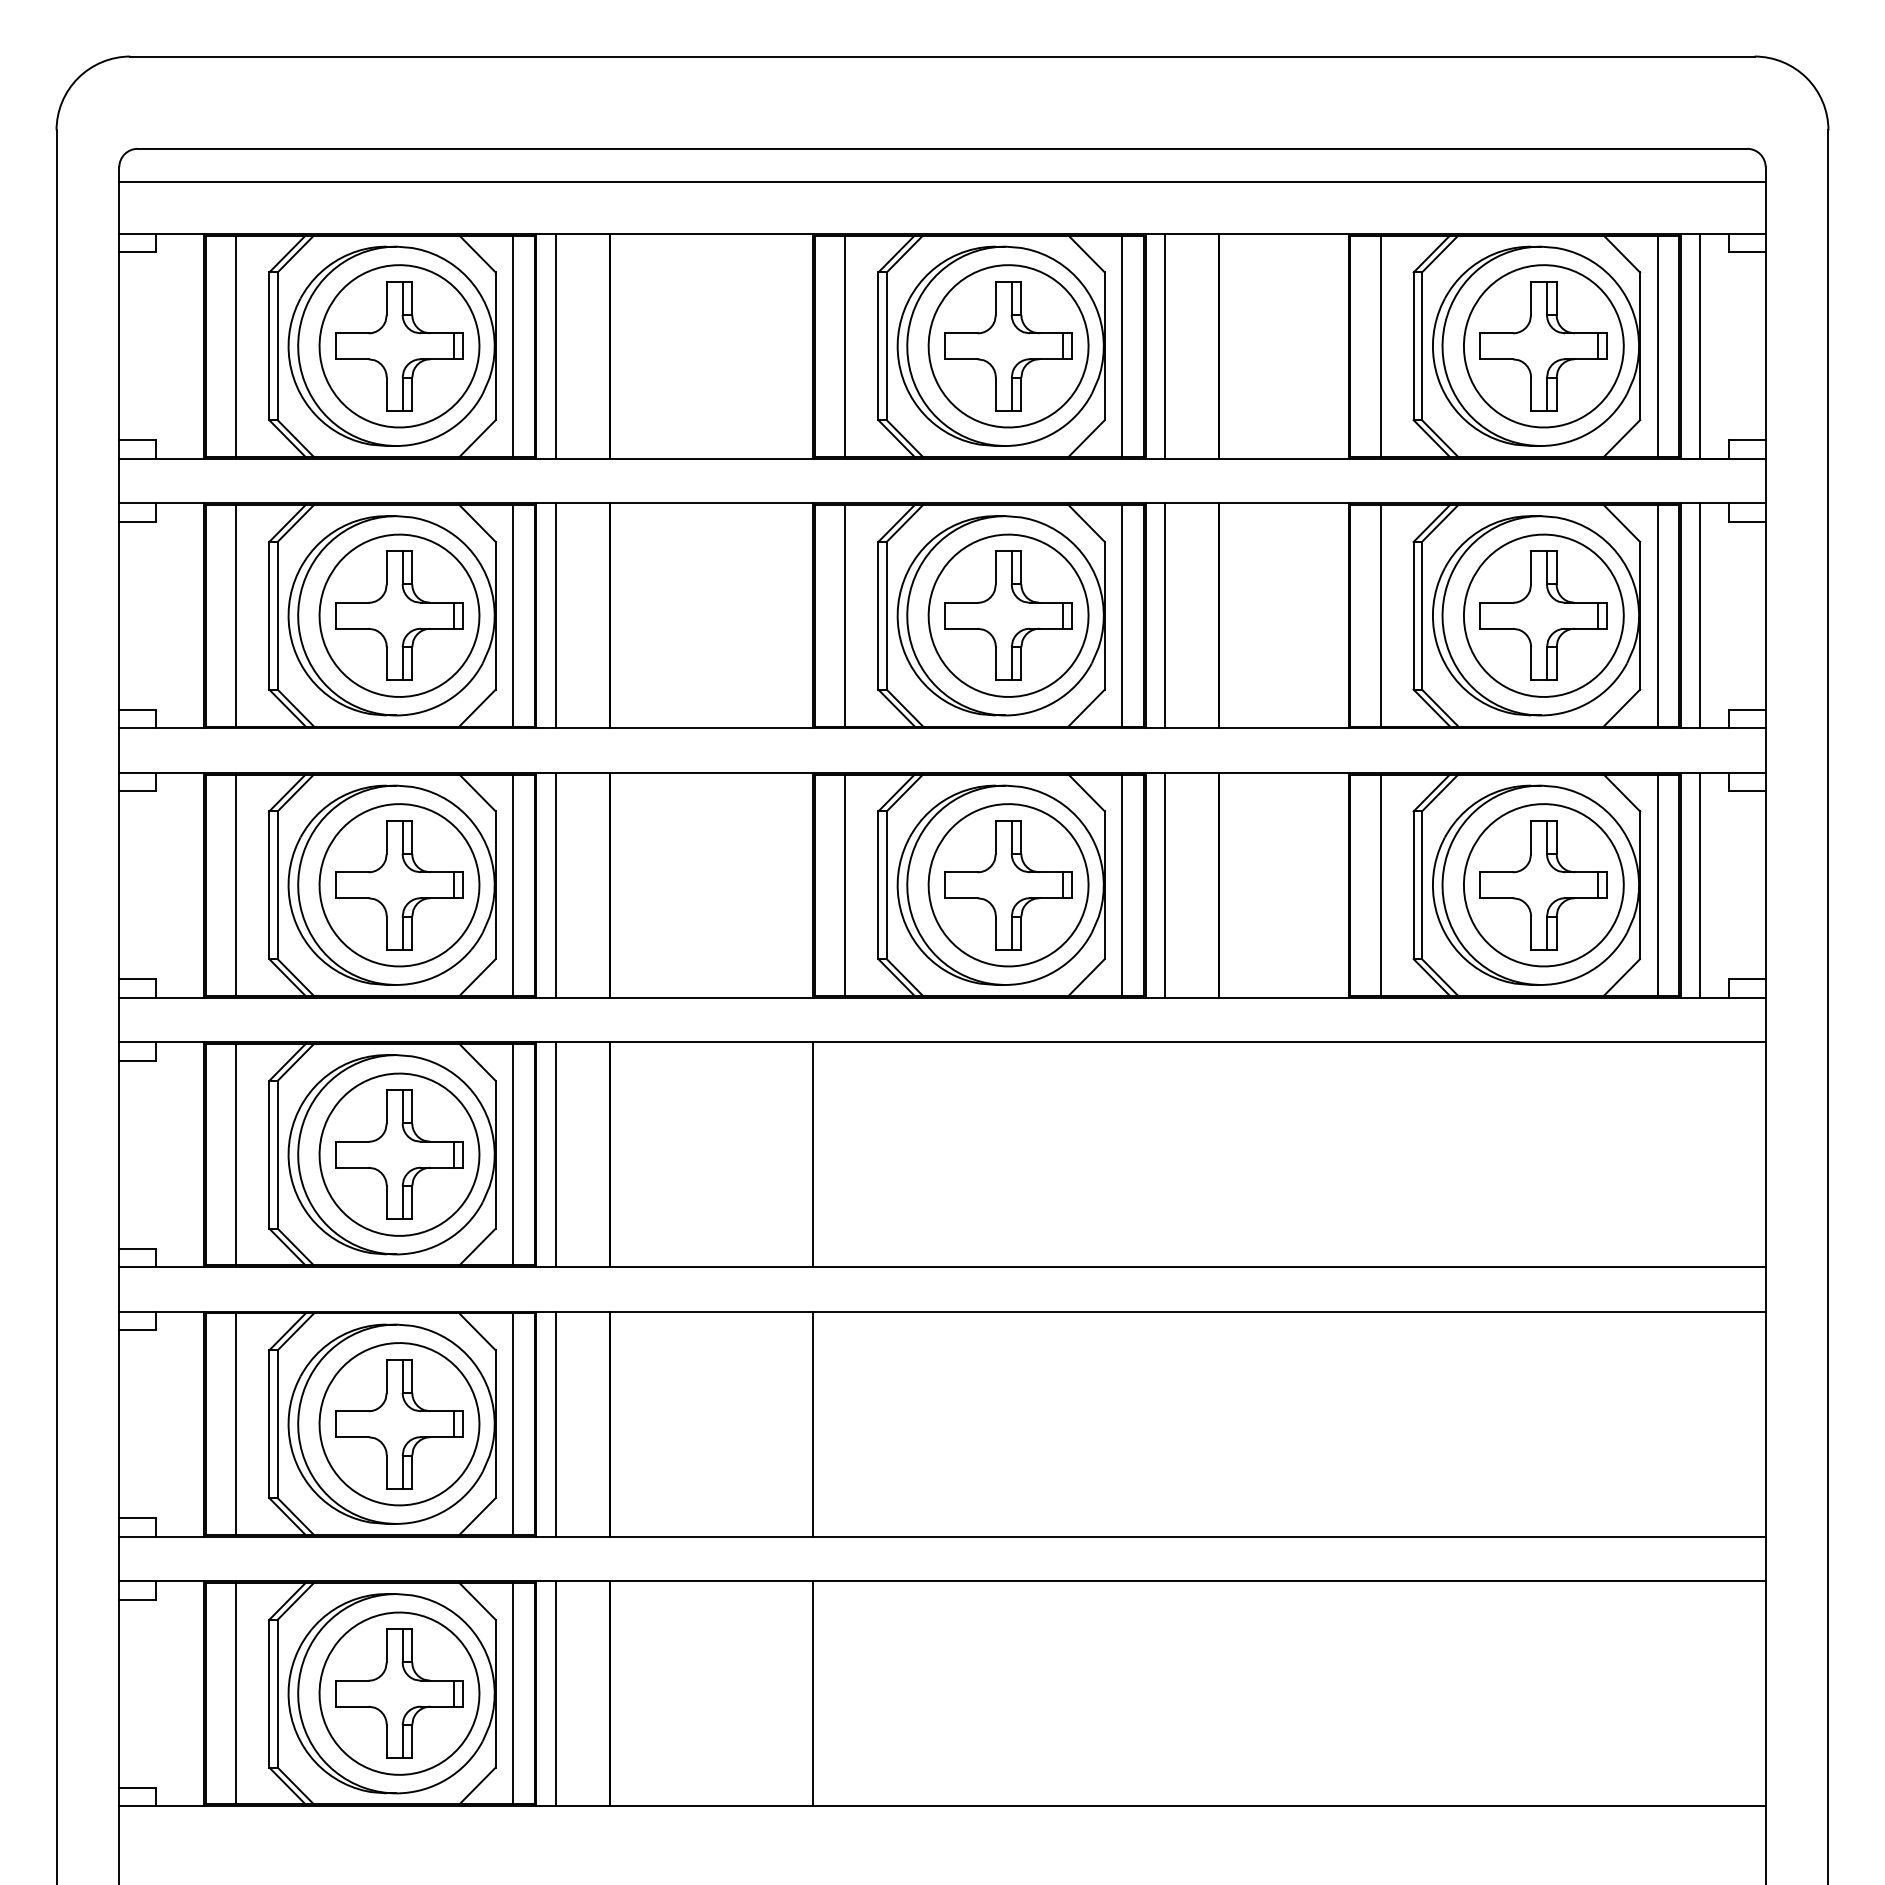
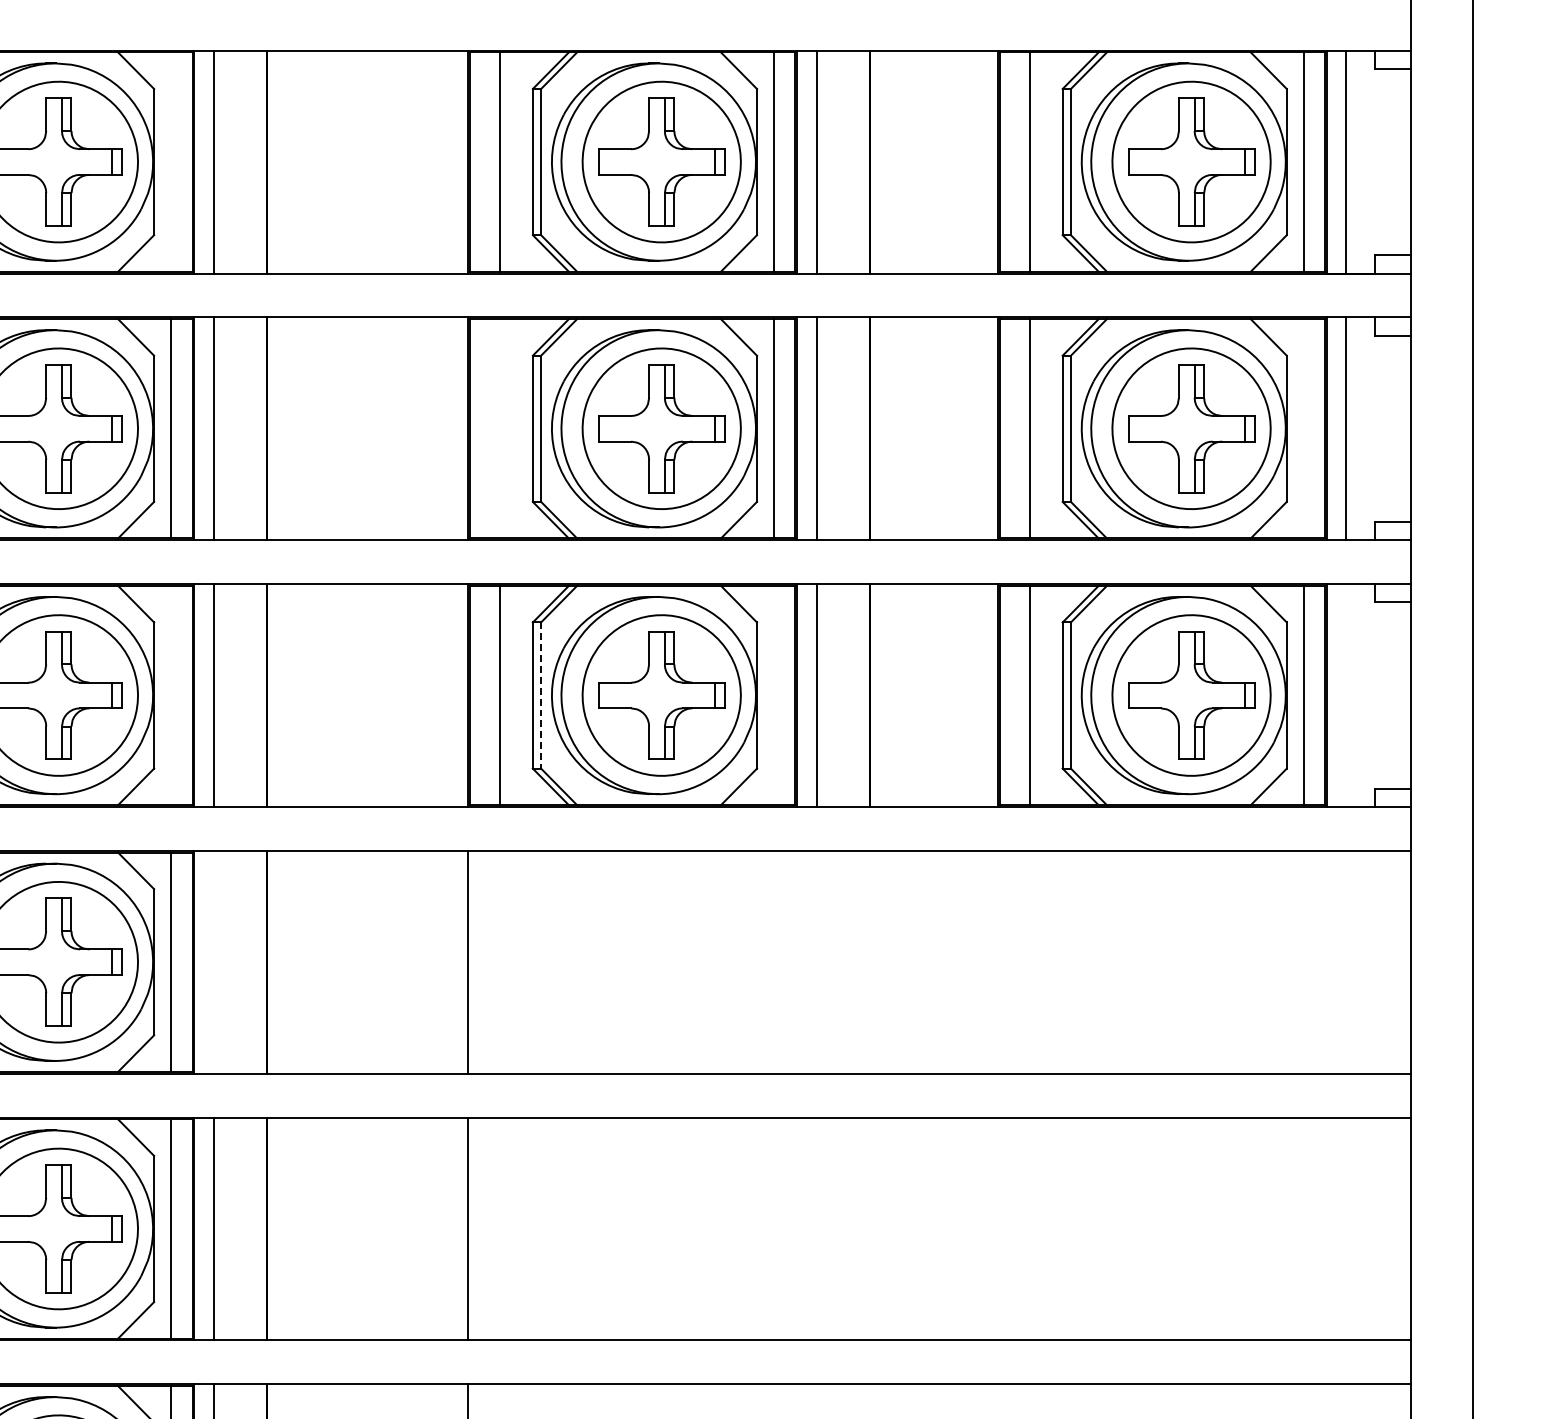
line: (513, 346) -> (171, 162), removed
line: (845, 615) -> (500, 428), removed
line: (1657, 615) -> (1304, 428), removed
line: (1700, 884) -> (1346, 694), removed
line: (513, 885) -> (171, 695), removed
line: (886, 885) -> (540, 695), solid -> dashed
line: (1122, 885) -> (774, 695), removed
line: (555, 1154) -> (213, 962), removed

